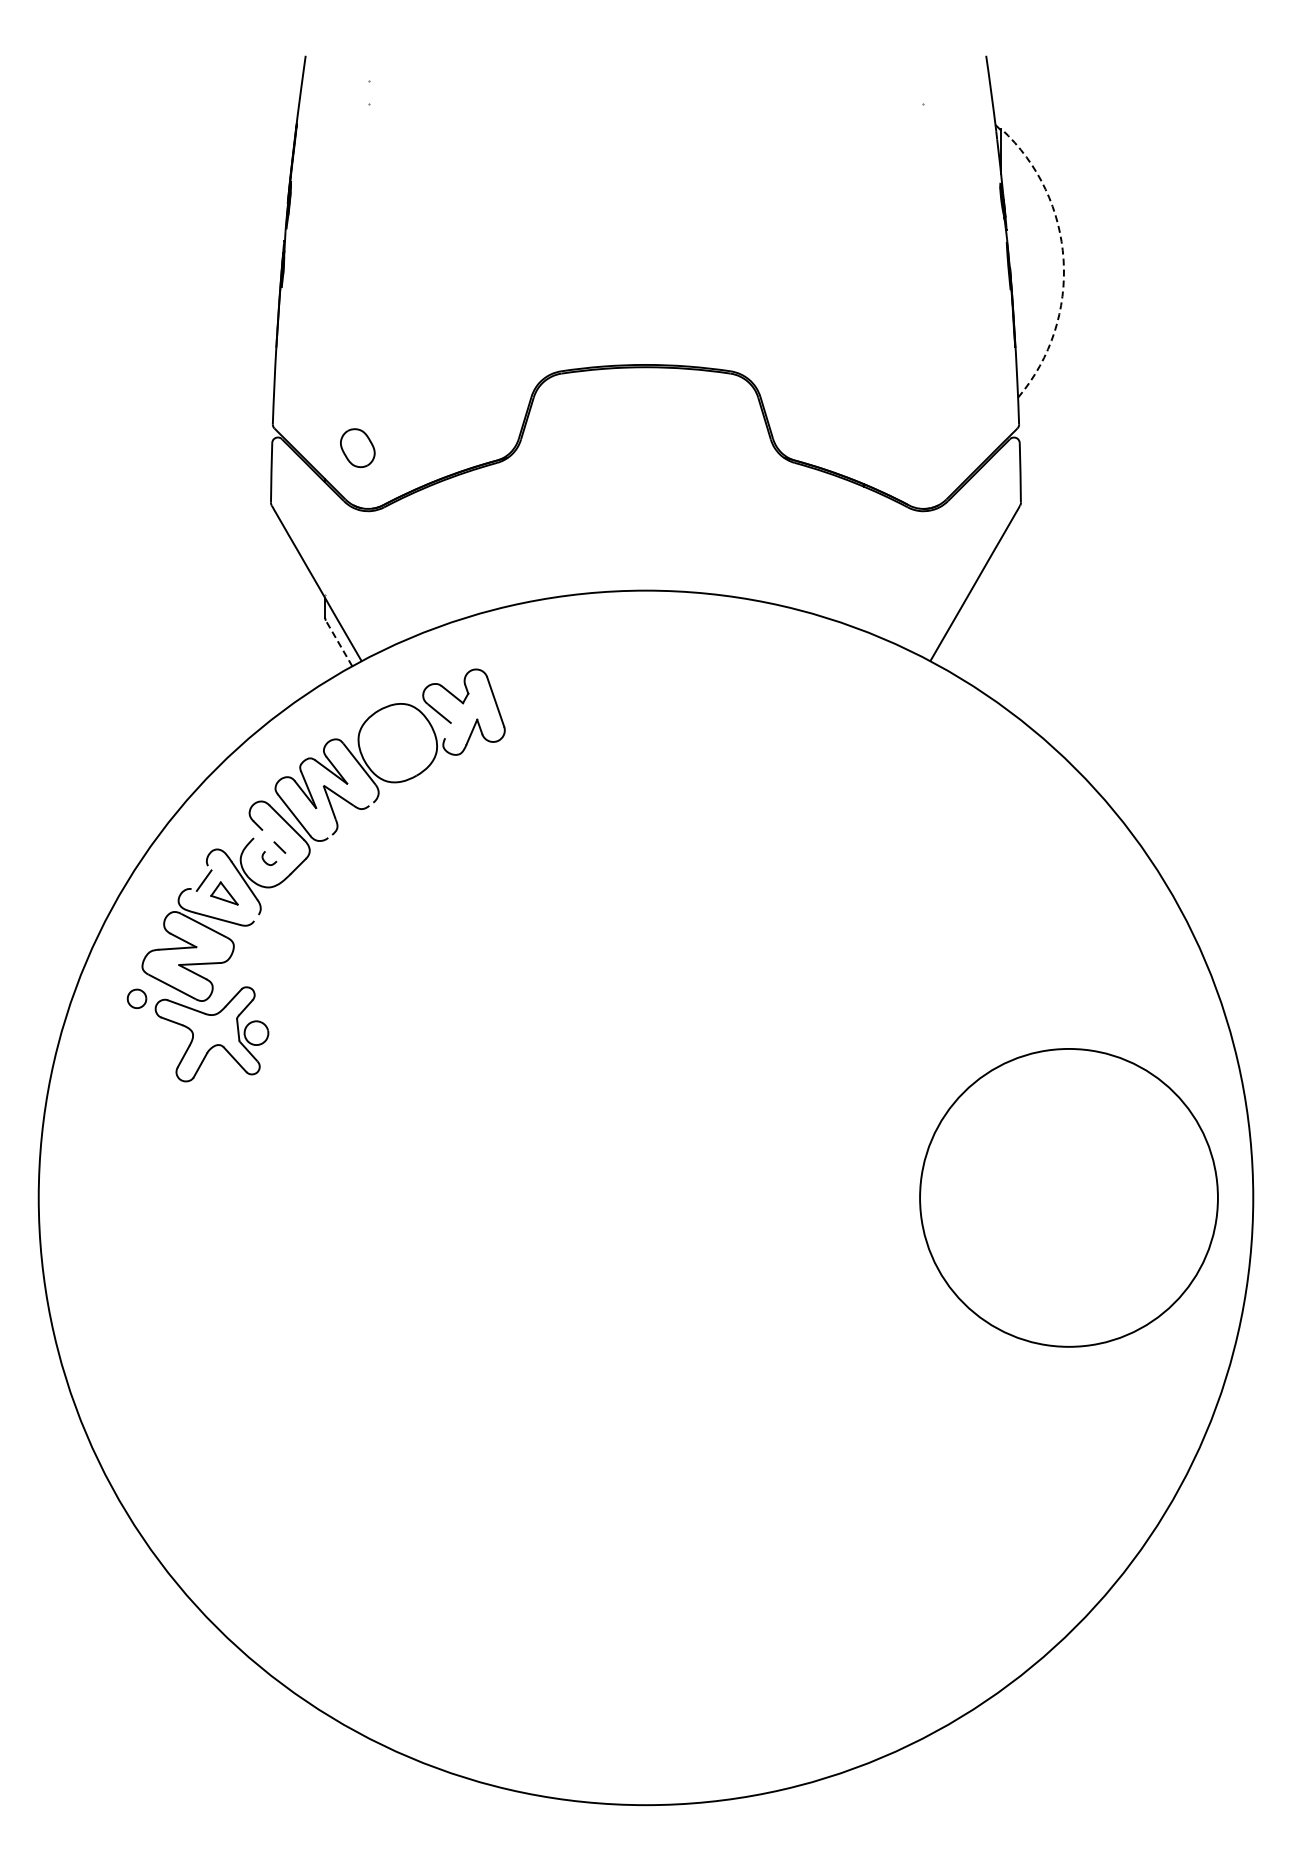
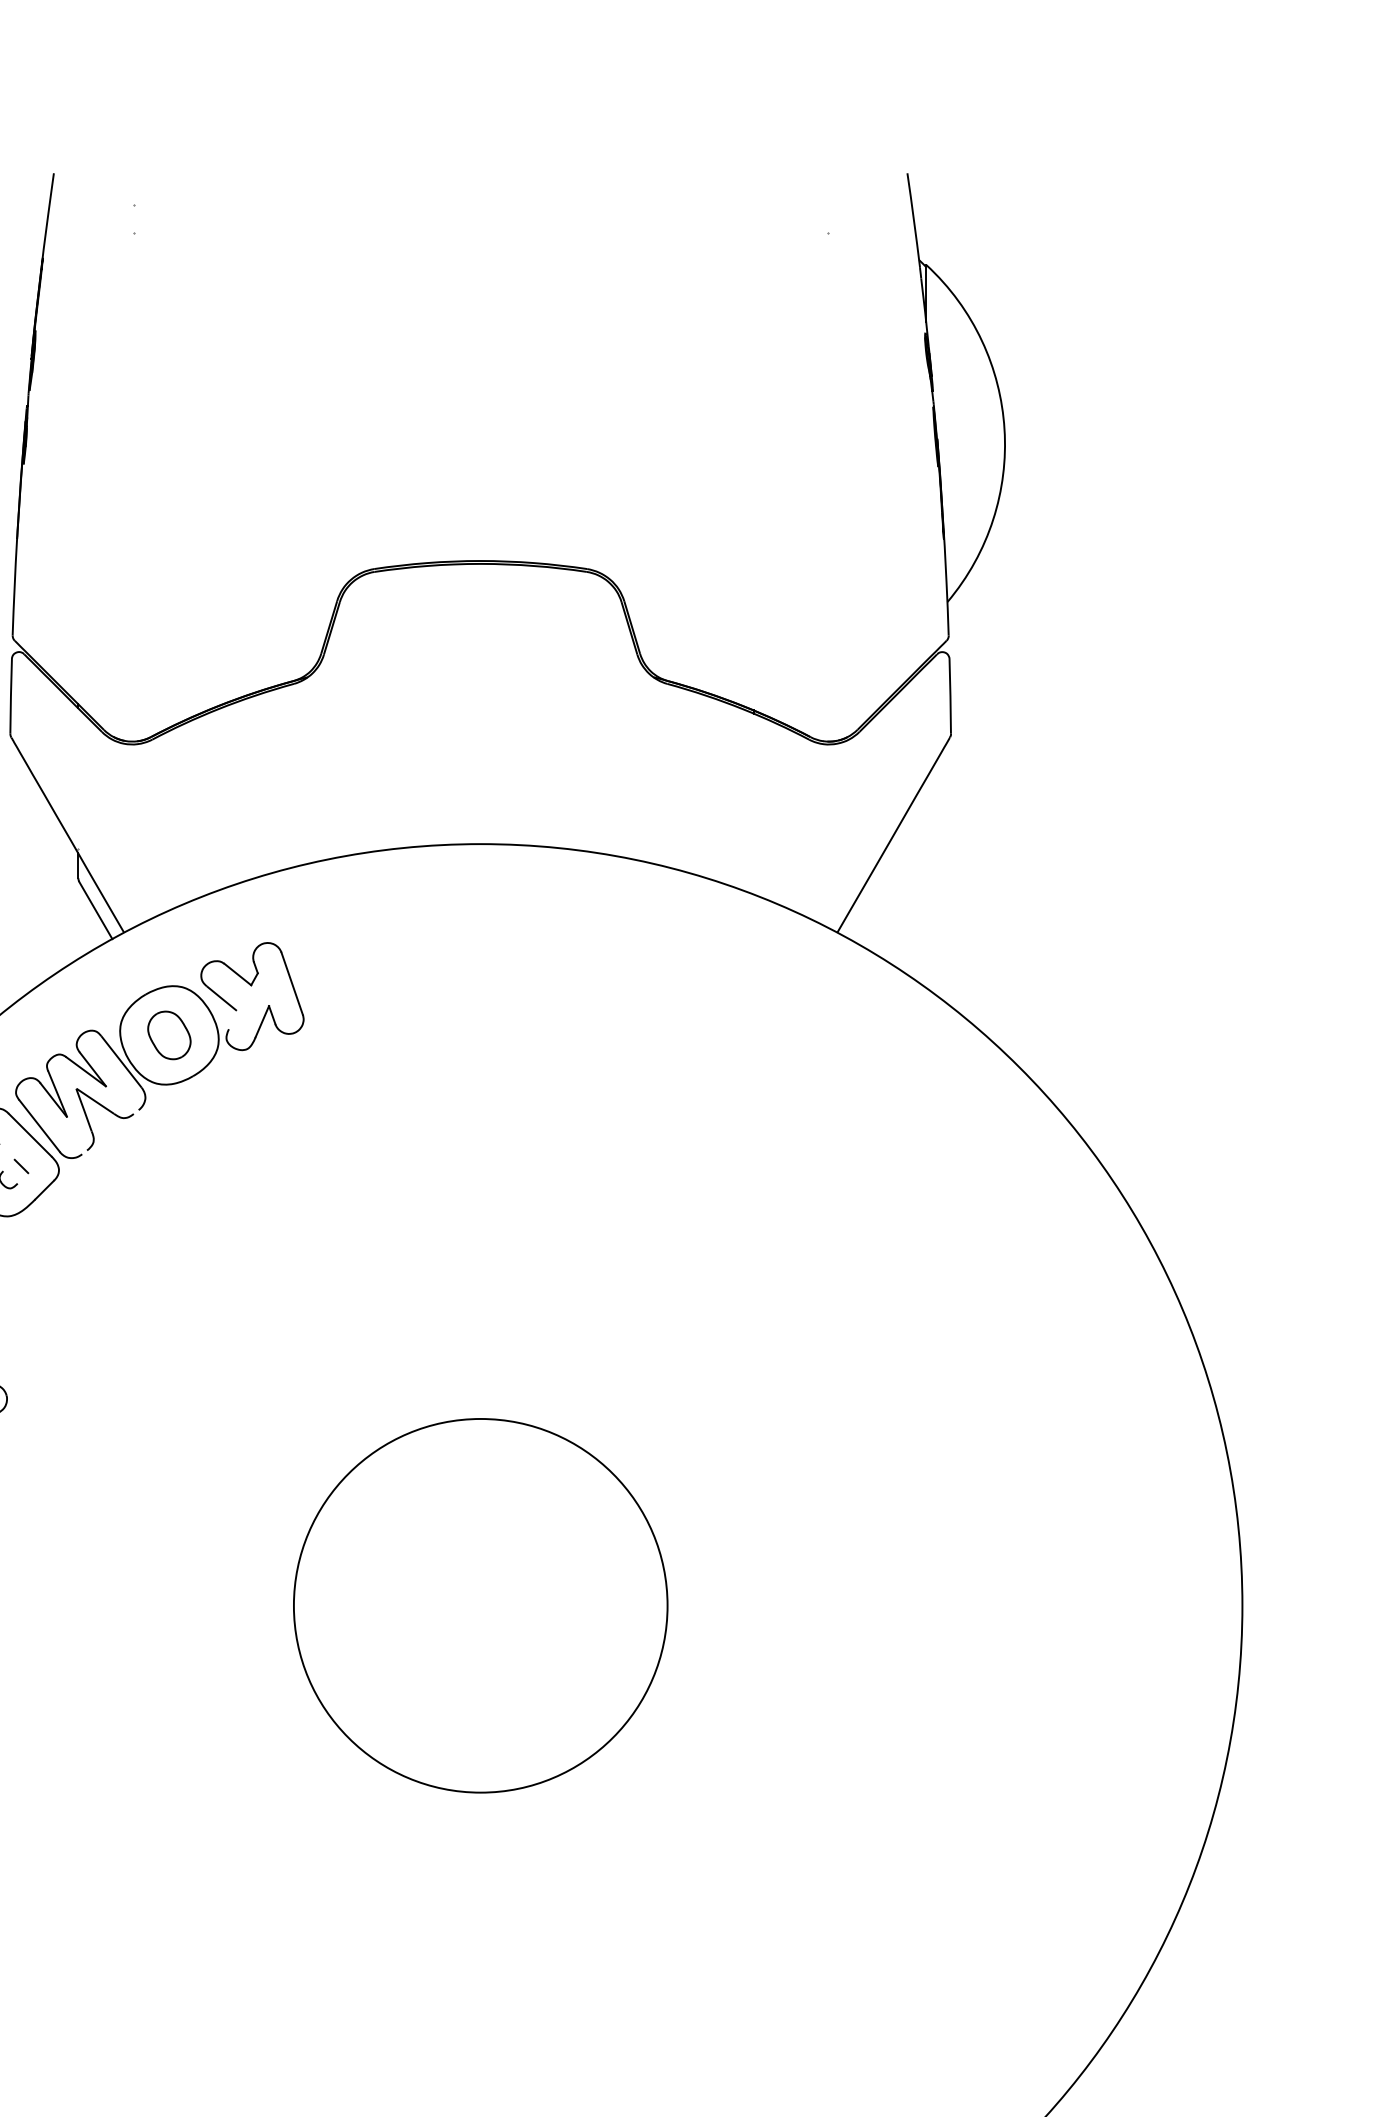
arc: (1063, 259) -> (1004, 428), dashed -> solid
part: (357, 448) -> (169, 1035), moved
line: (338, 643) -> (95, 910), dashed -> solid
circle: (1068, 1197) -> (480, 1605), moved

